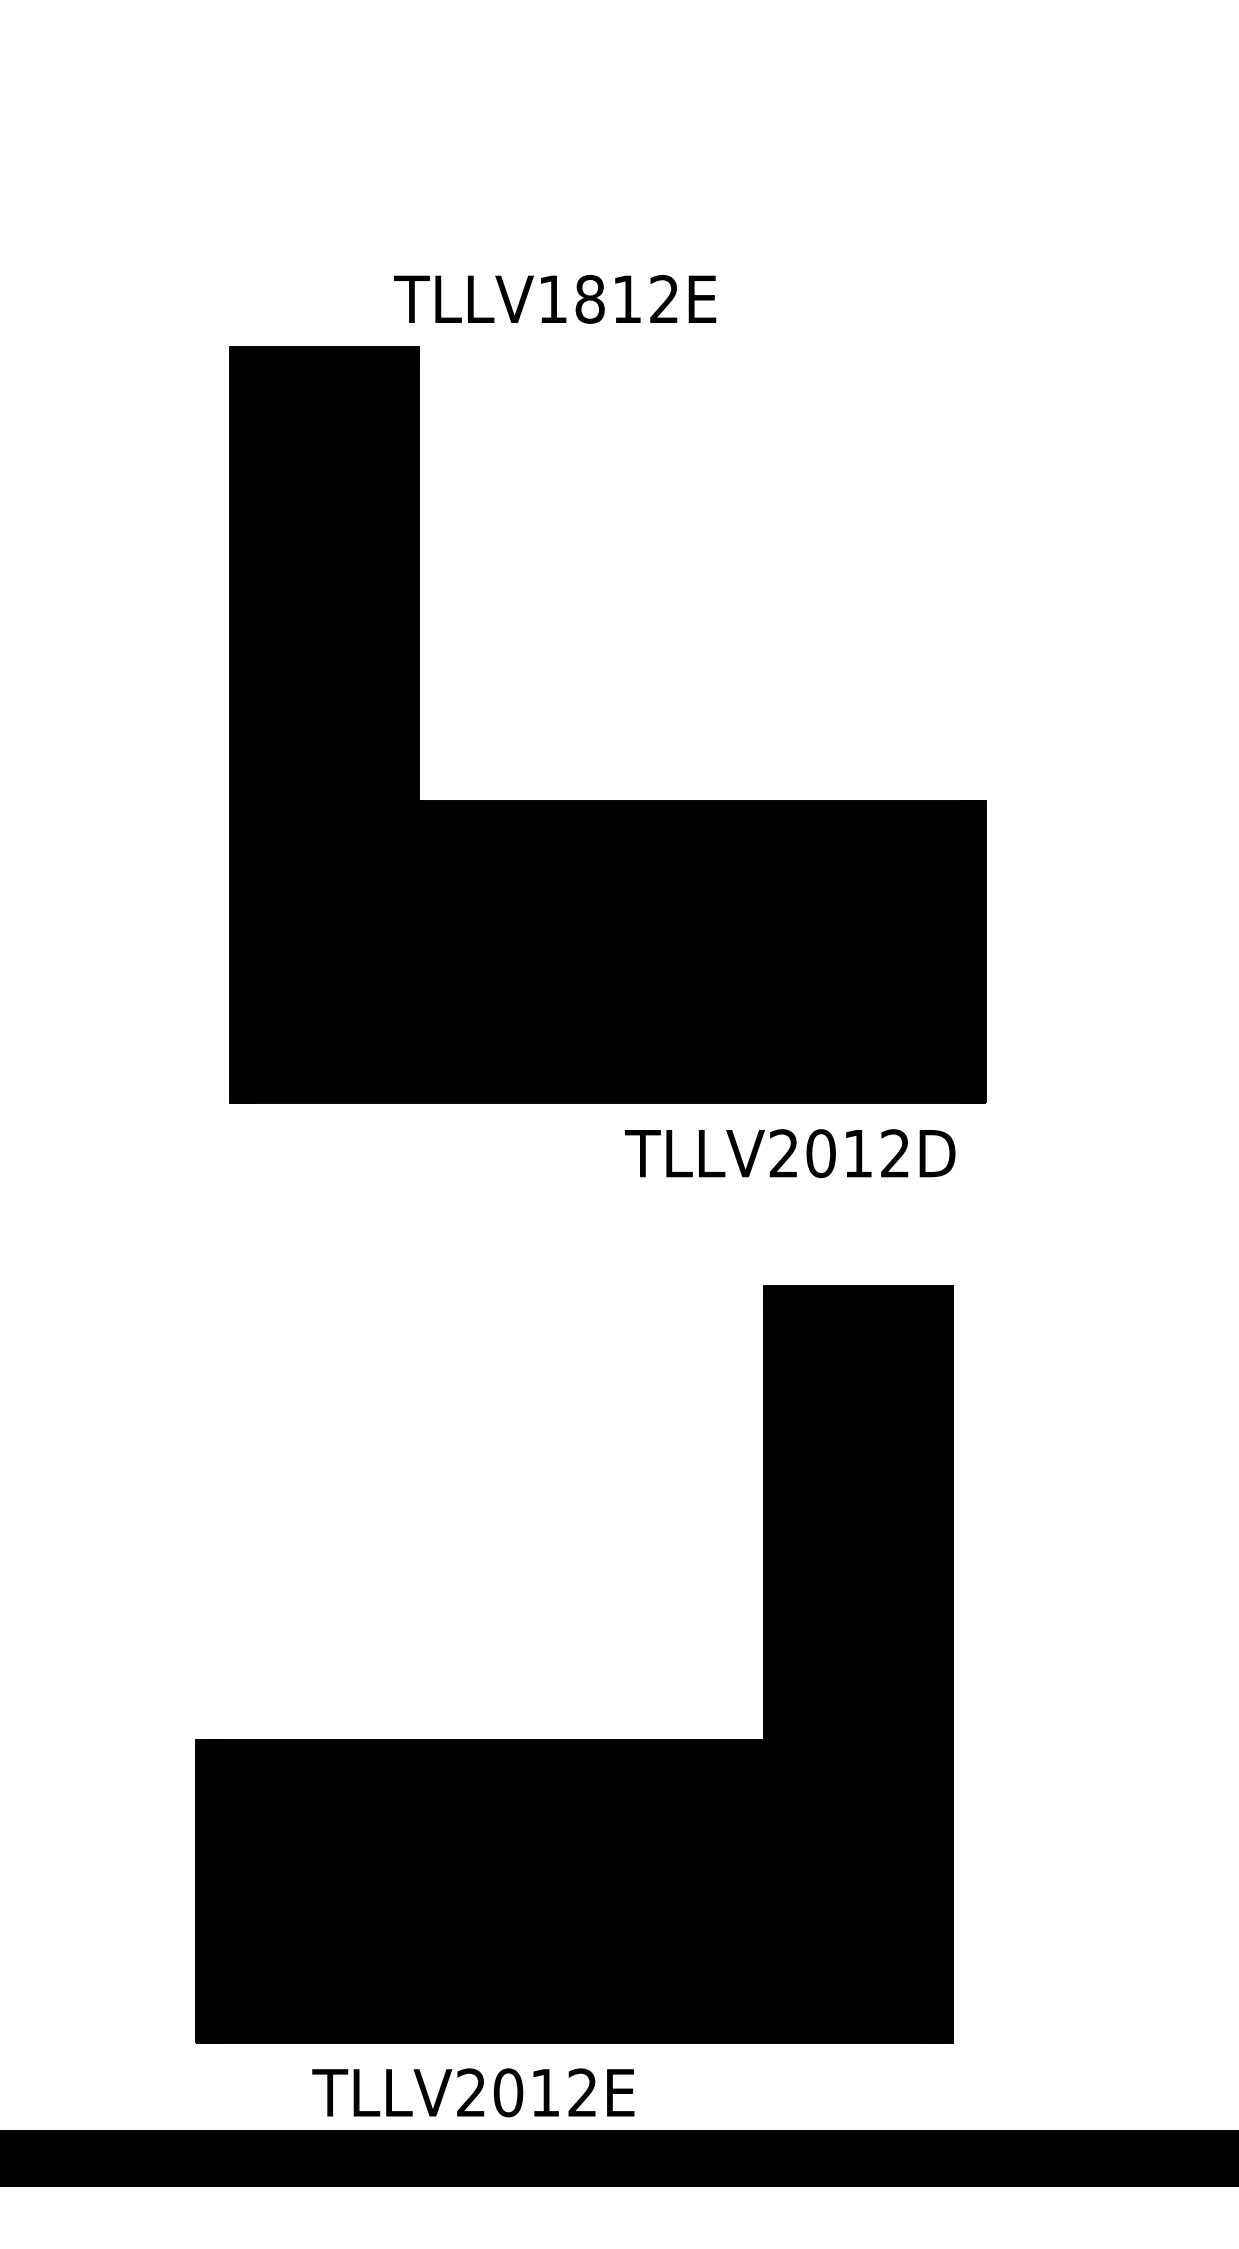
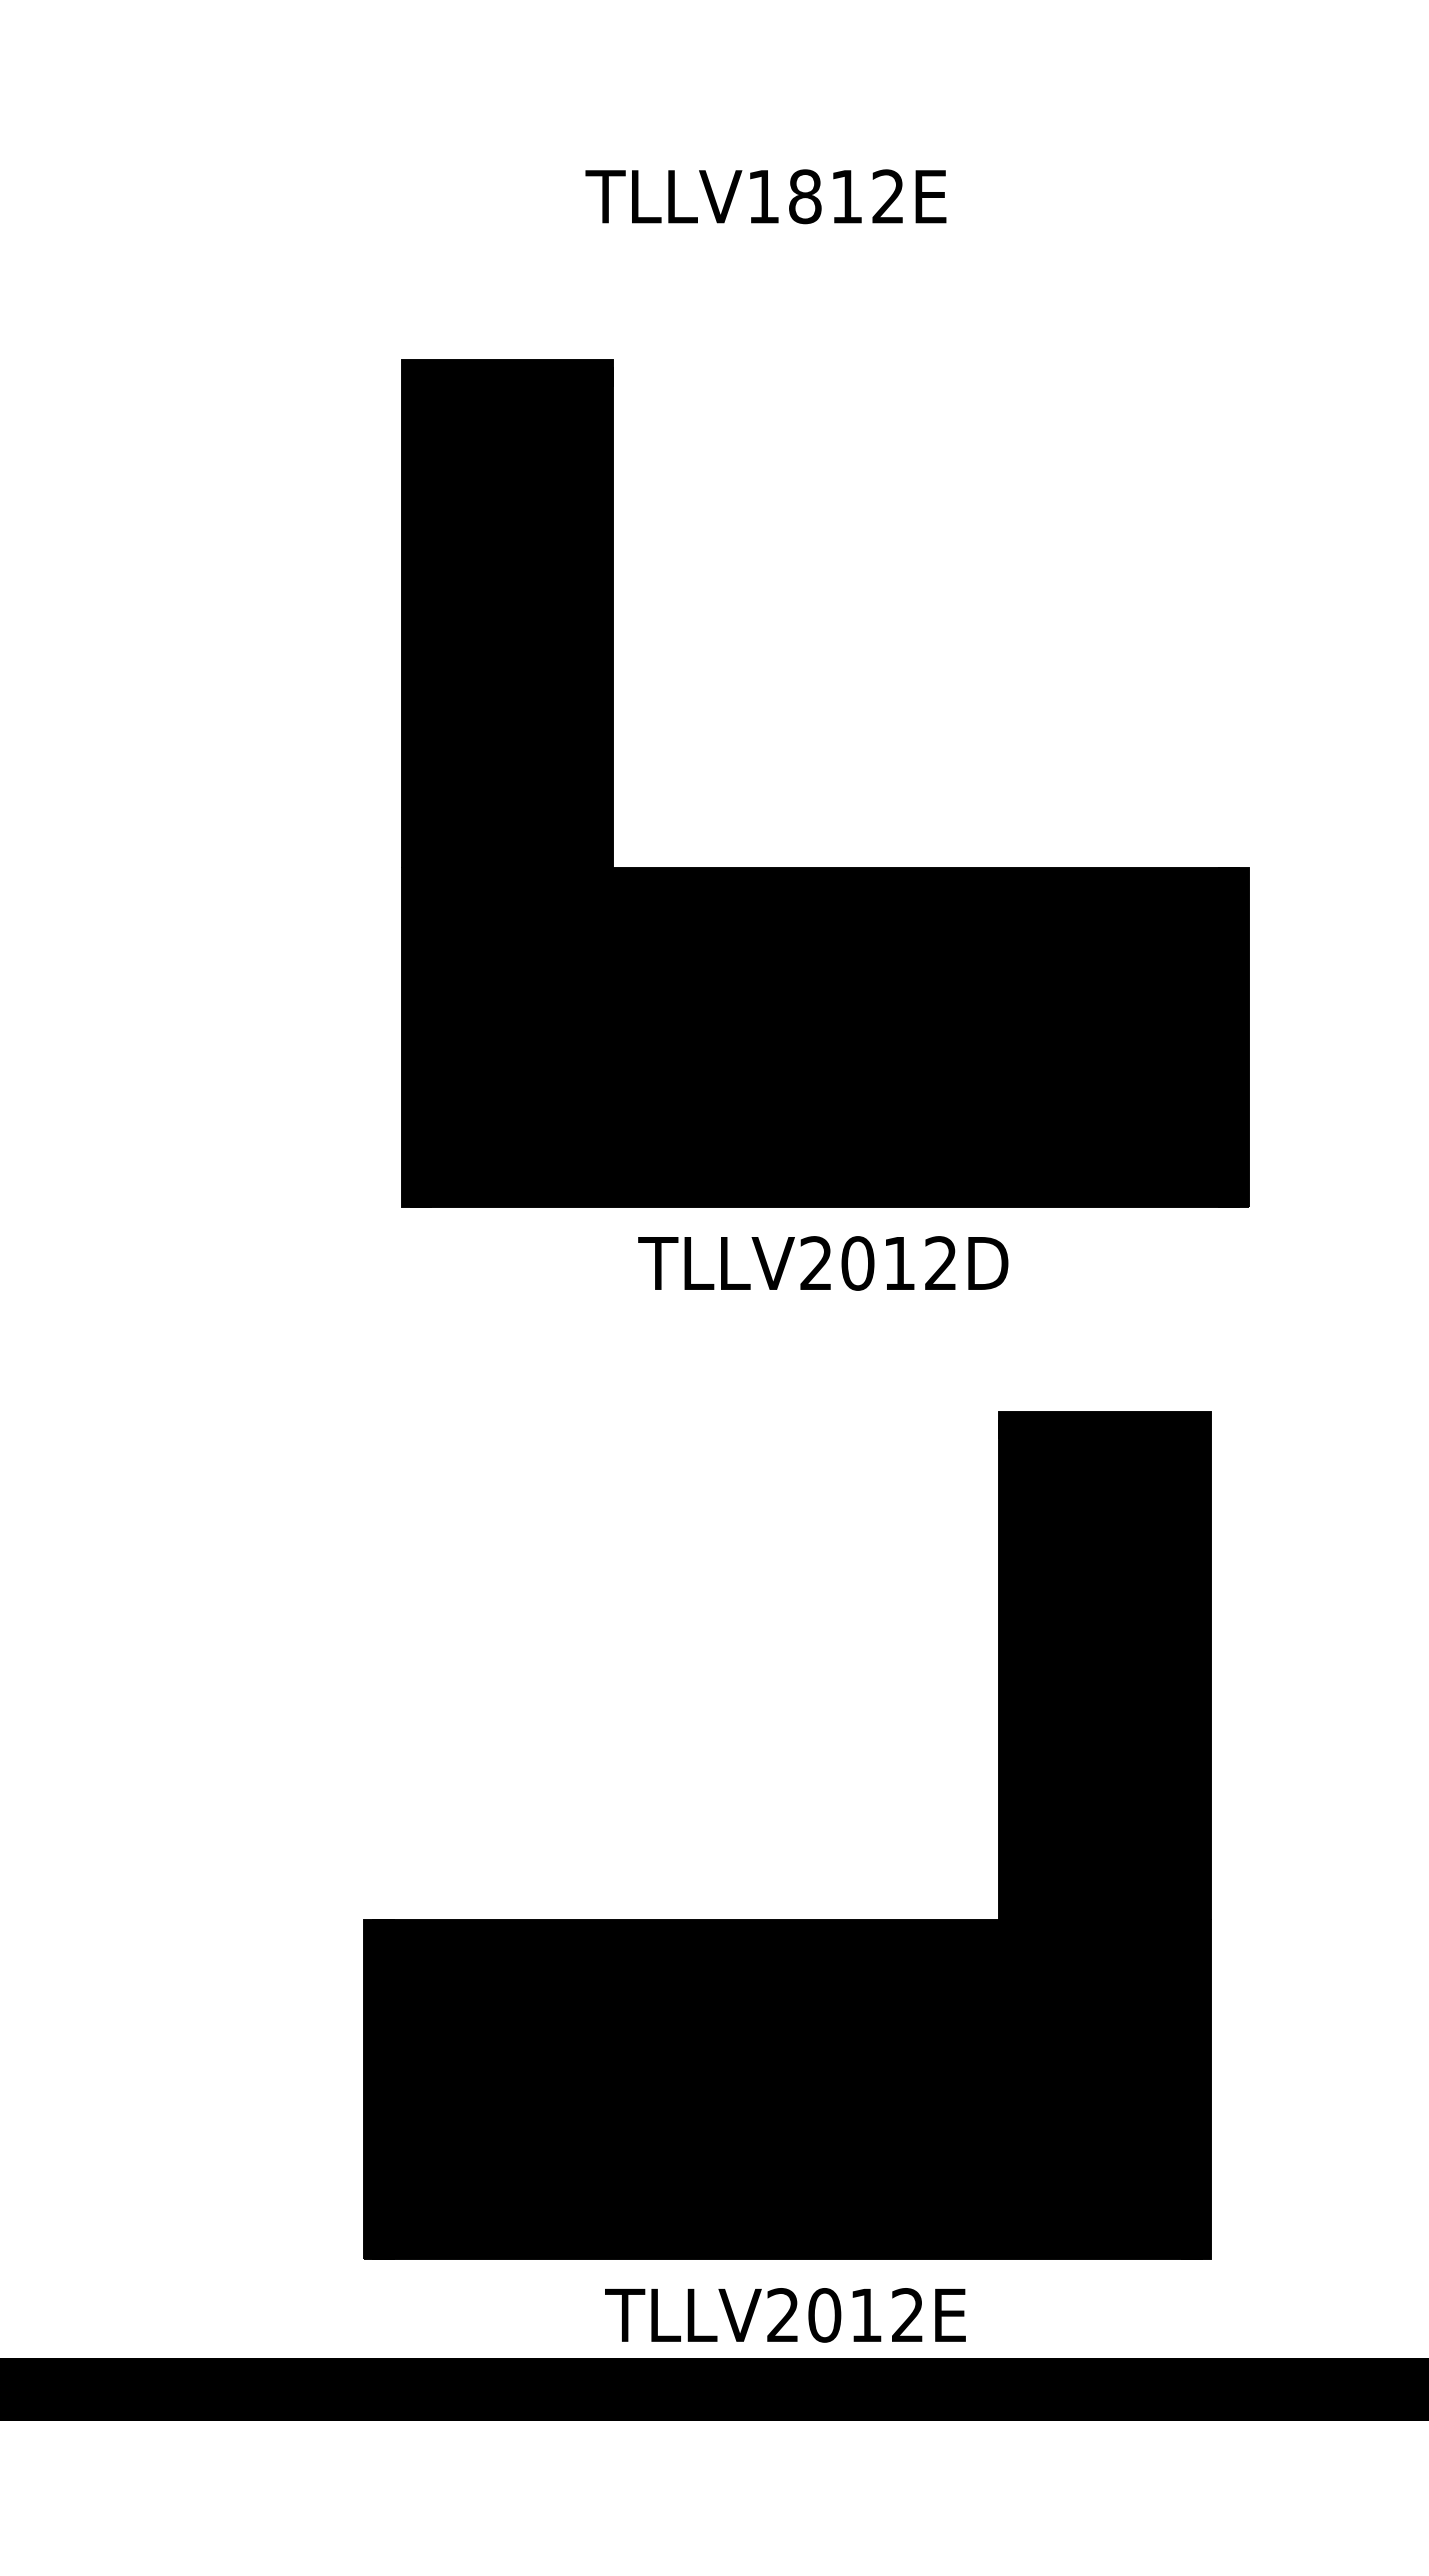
text: (554, 299) -> (765, 196), moved
text: (790, 1153) -> (823, 1263), moved
text: (473, 2092) -> (785, 2315), moved

